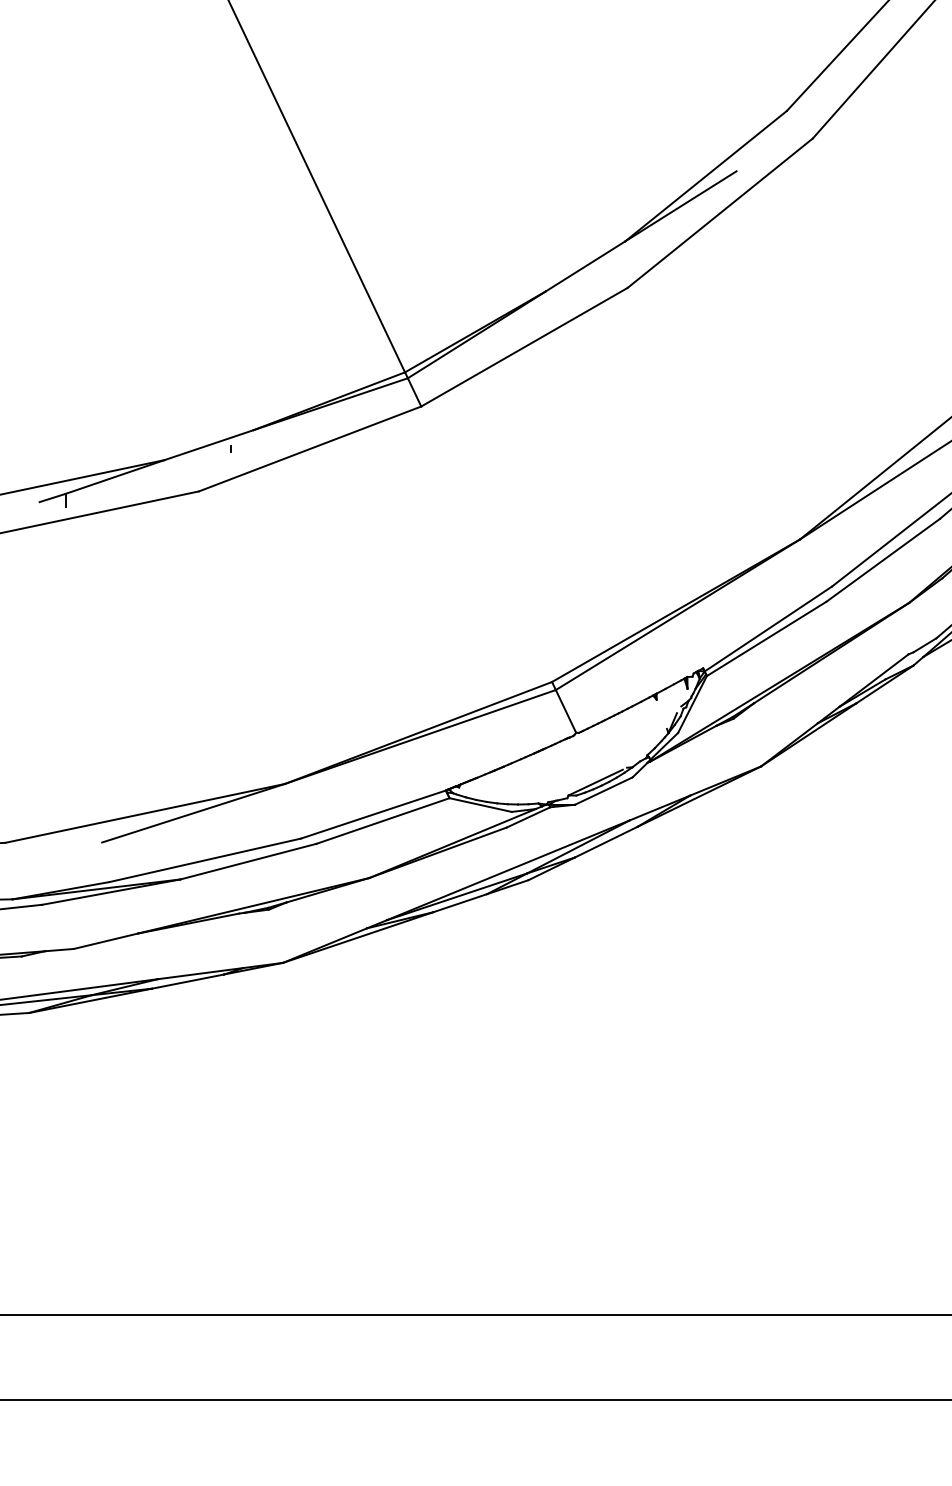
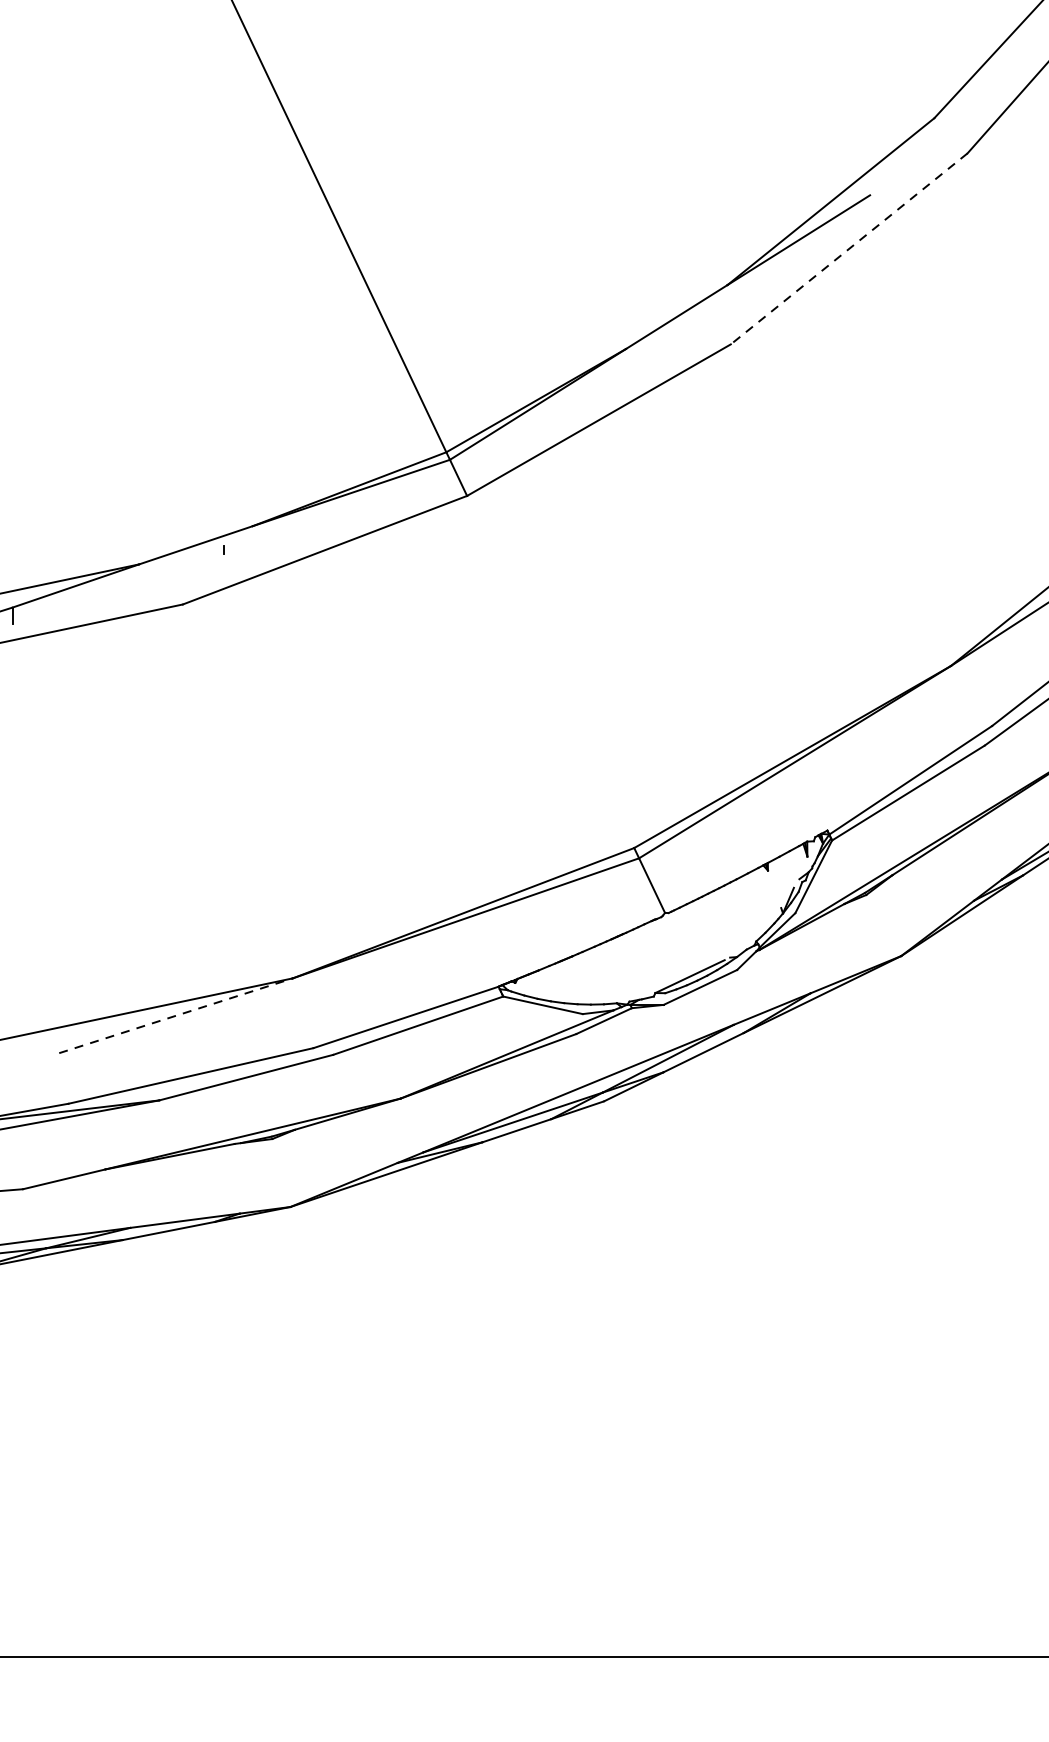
line: (720, 213) -> (849, 249), solid -> dashed
line: (193, 813) -> (175, 1016), solid -> dashed

